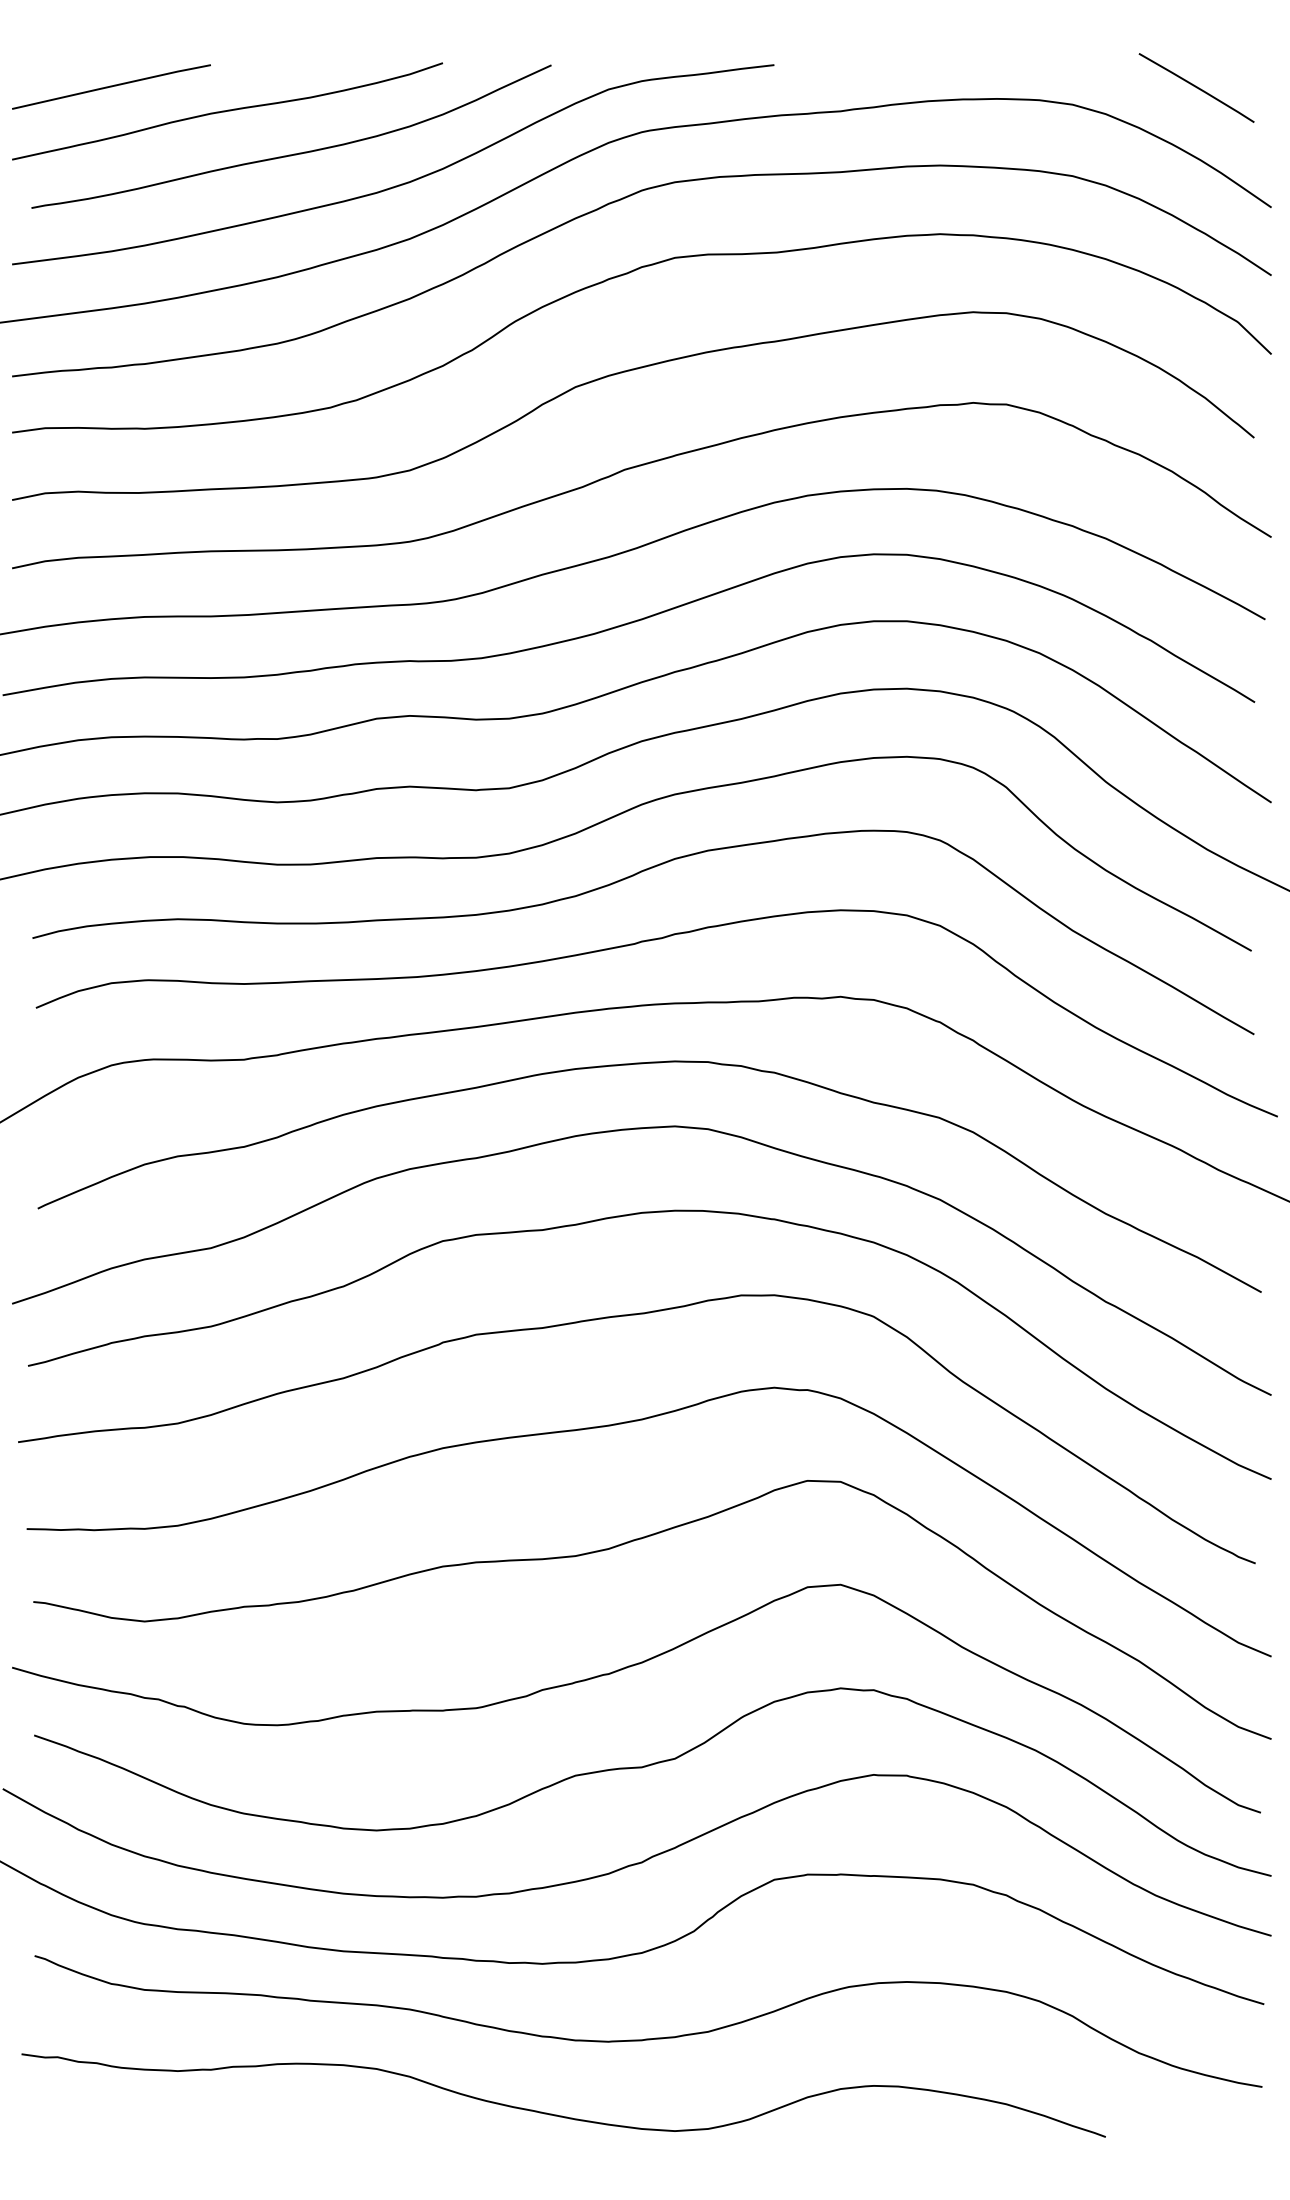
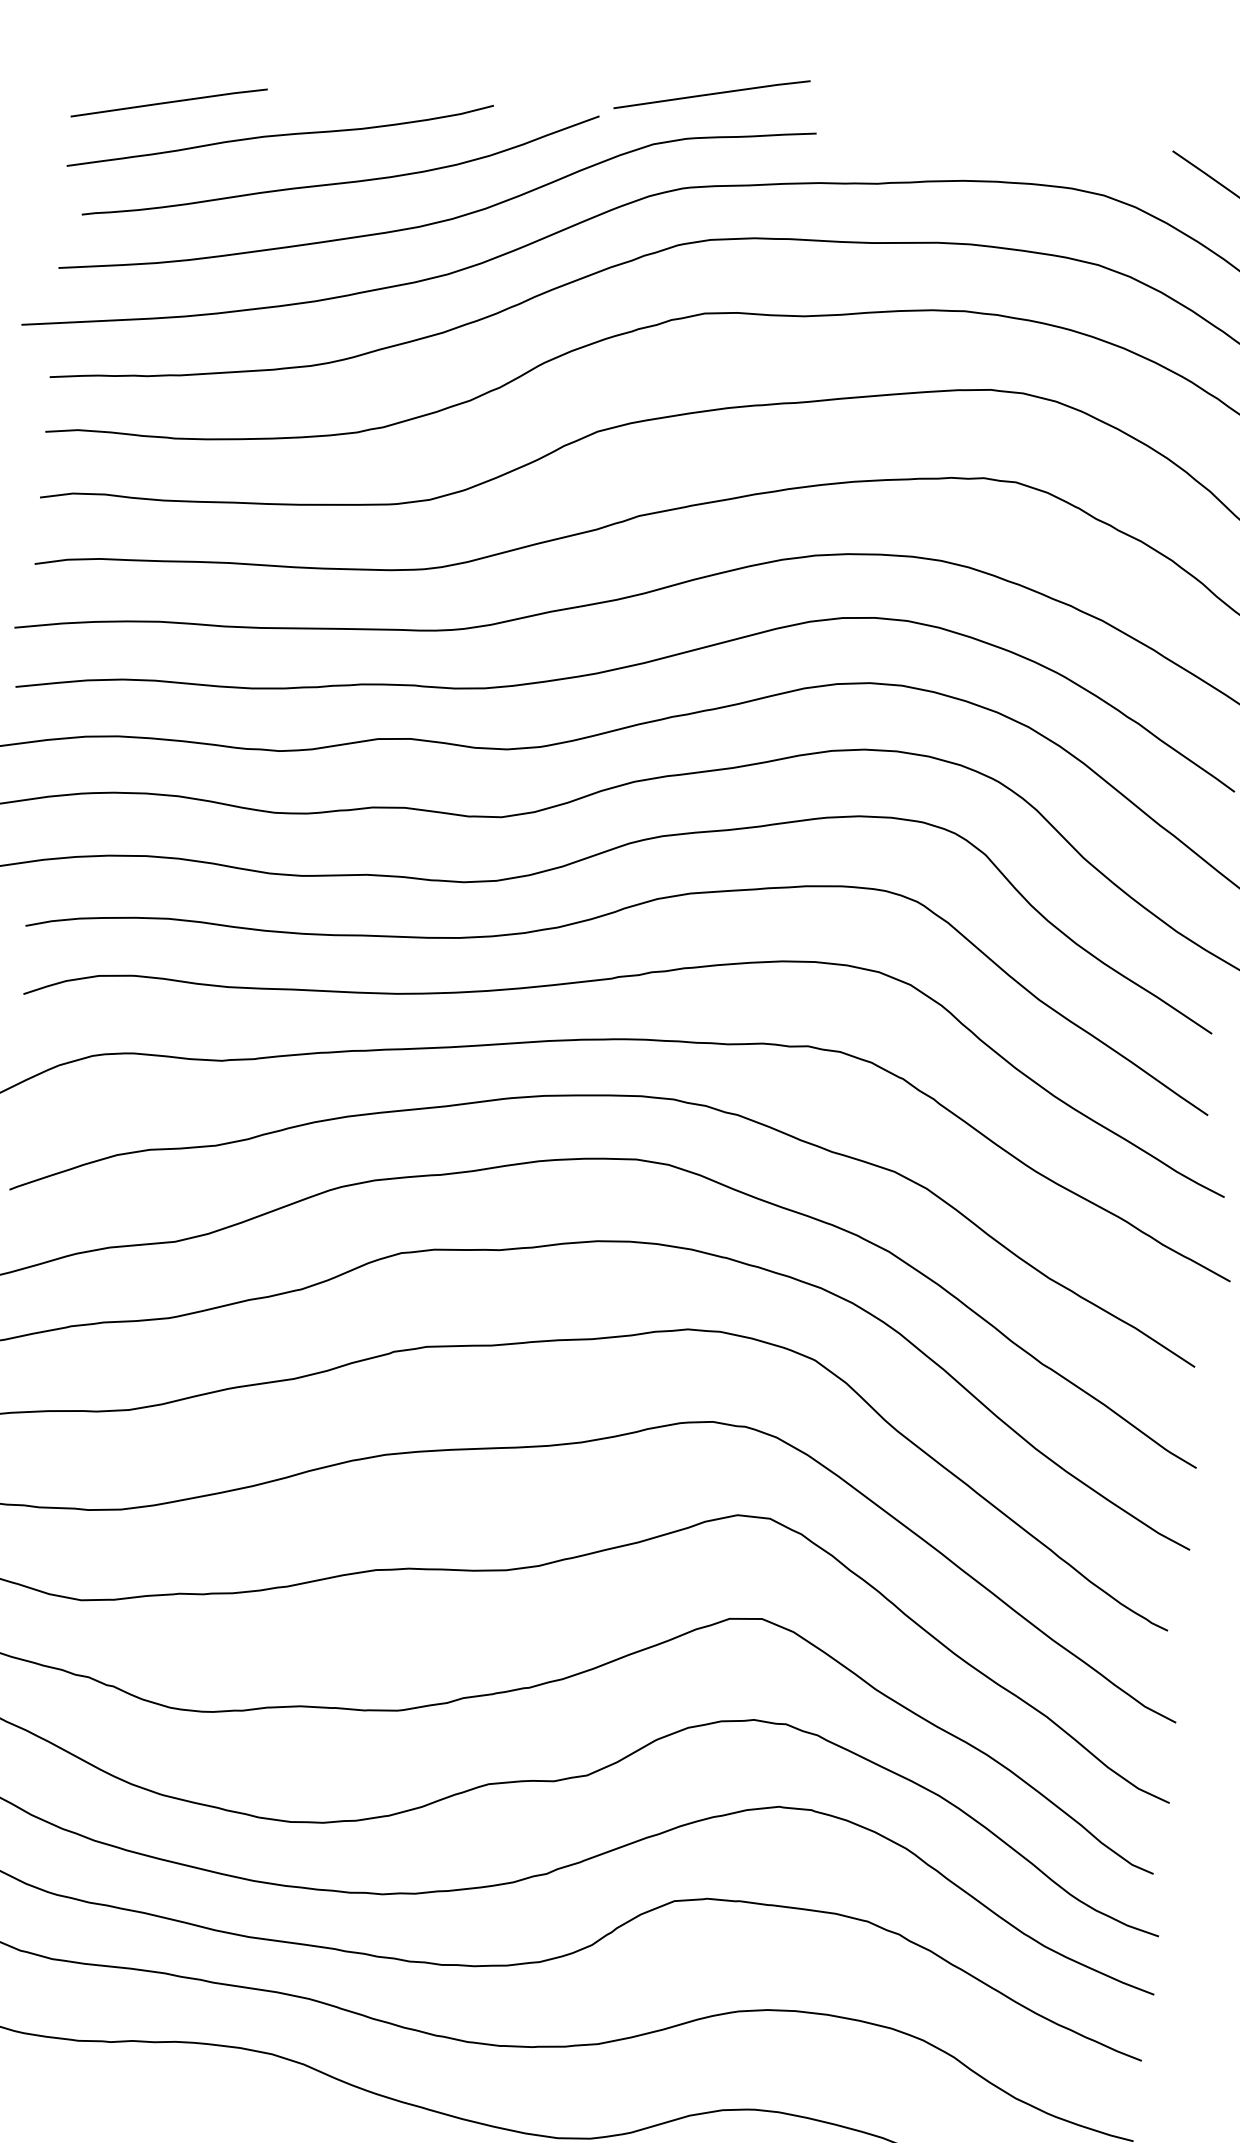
line: (664, 33) -> (712, 94), added

